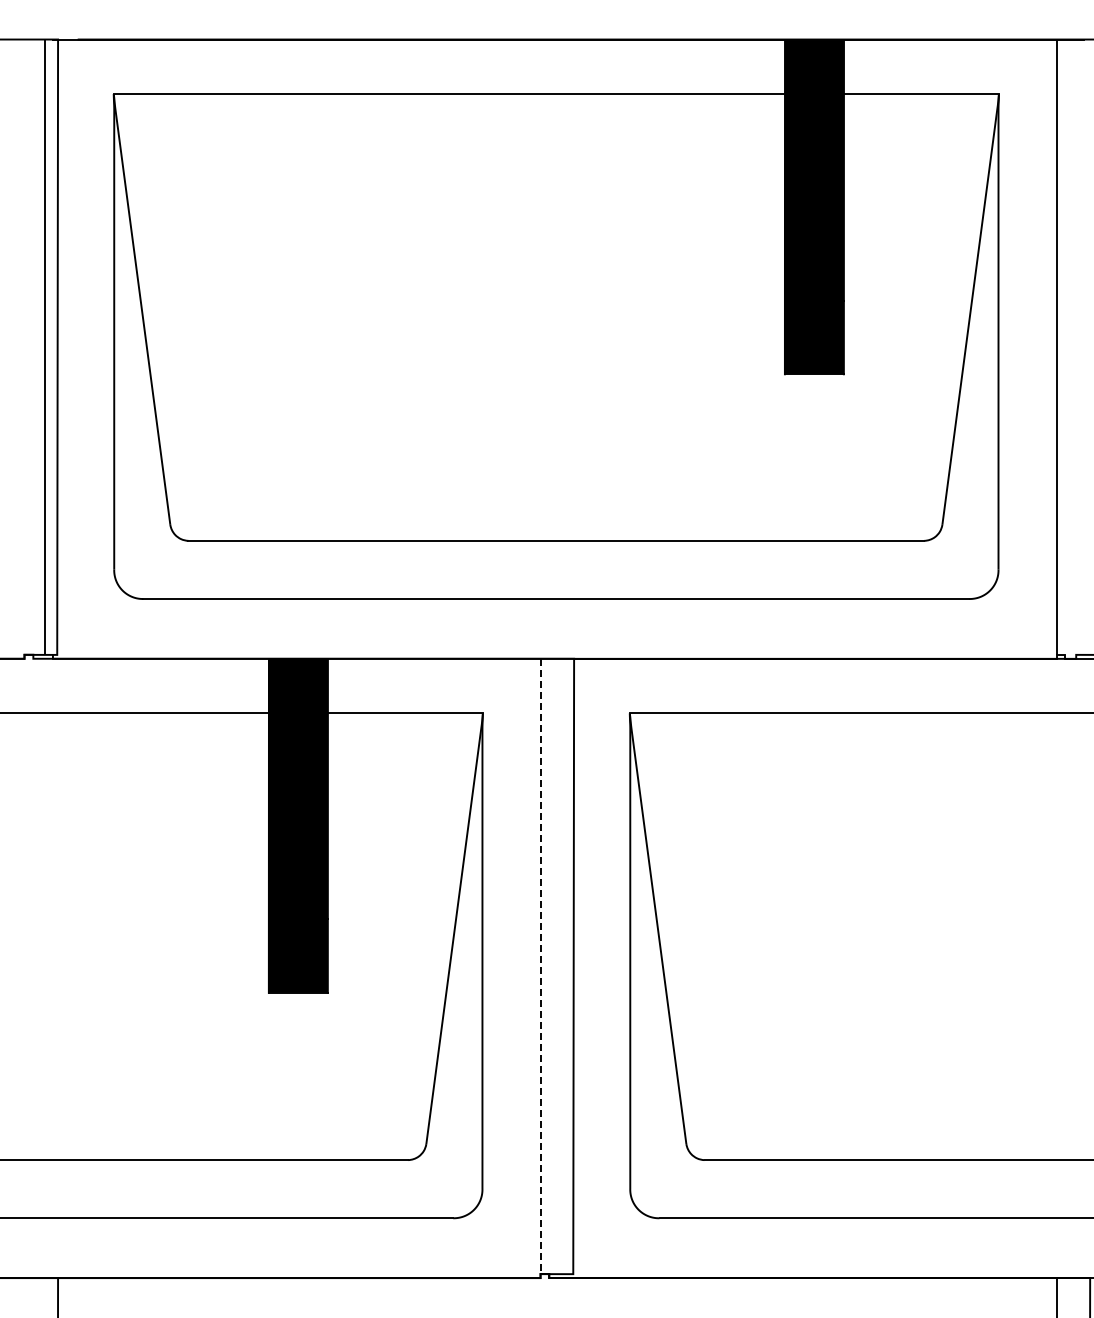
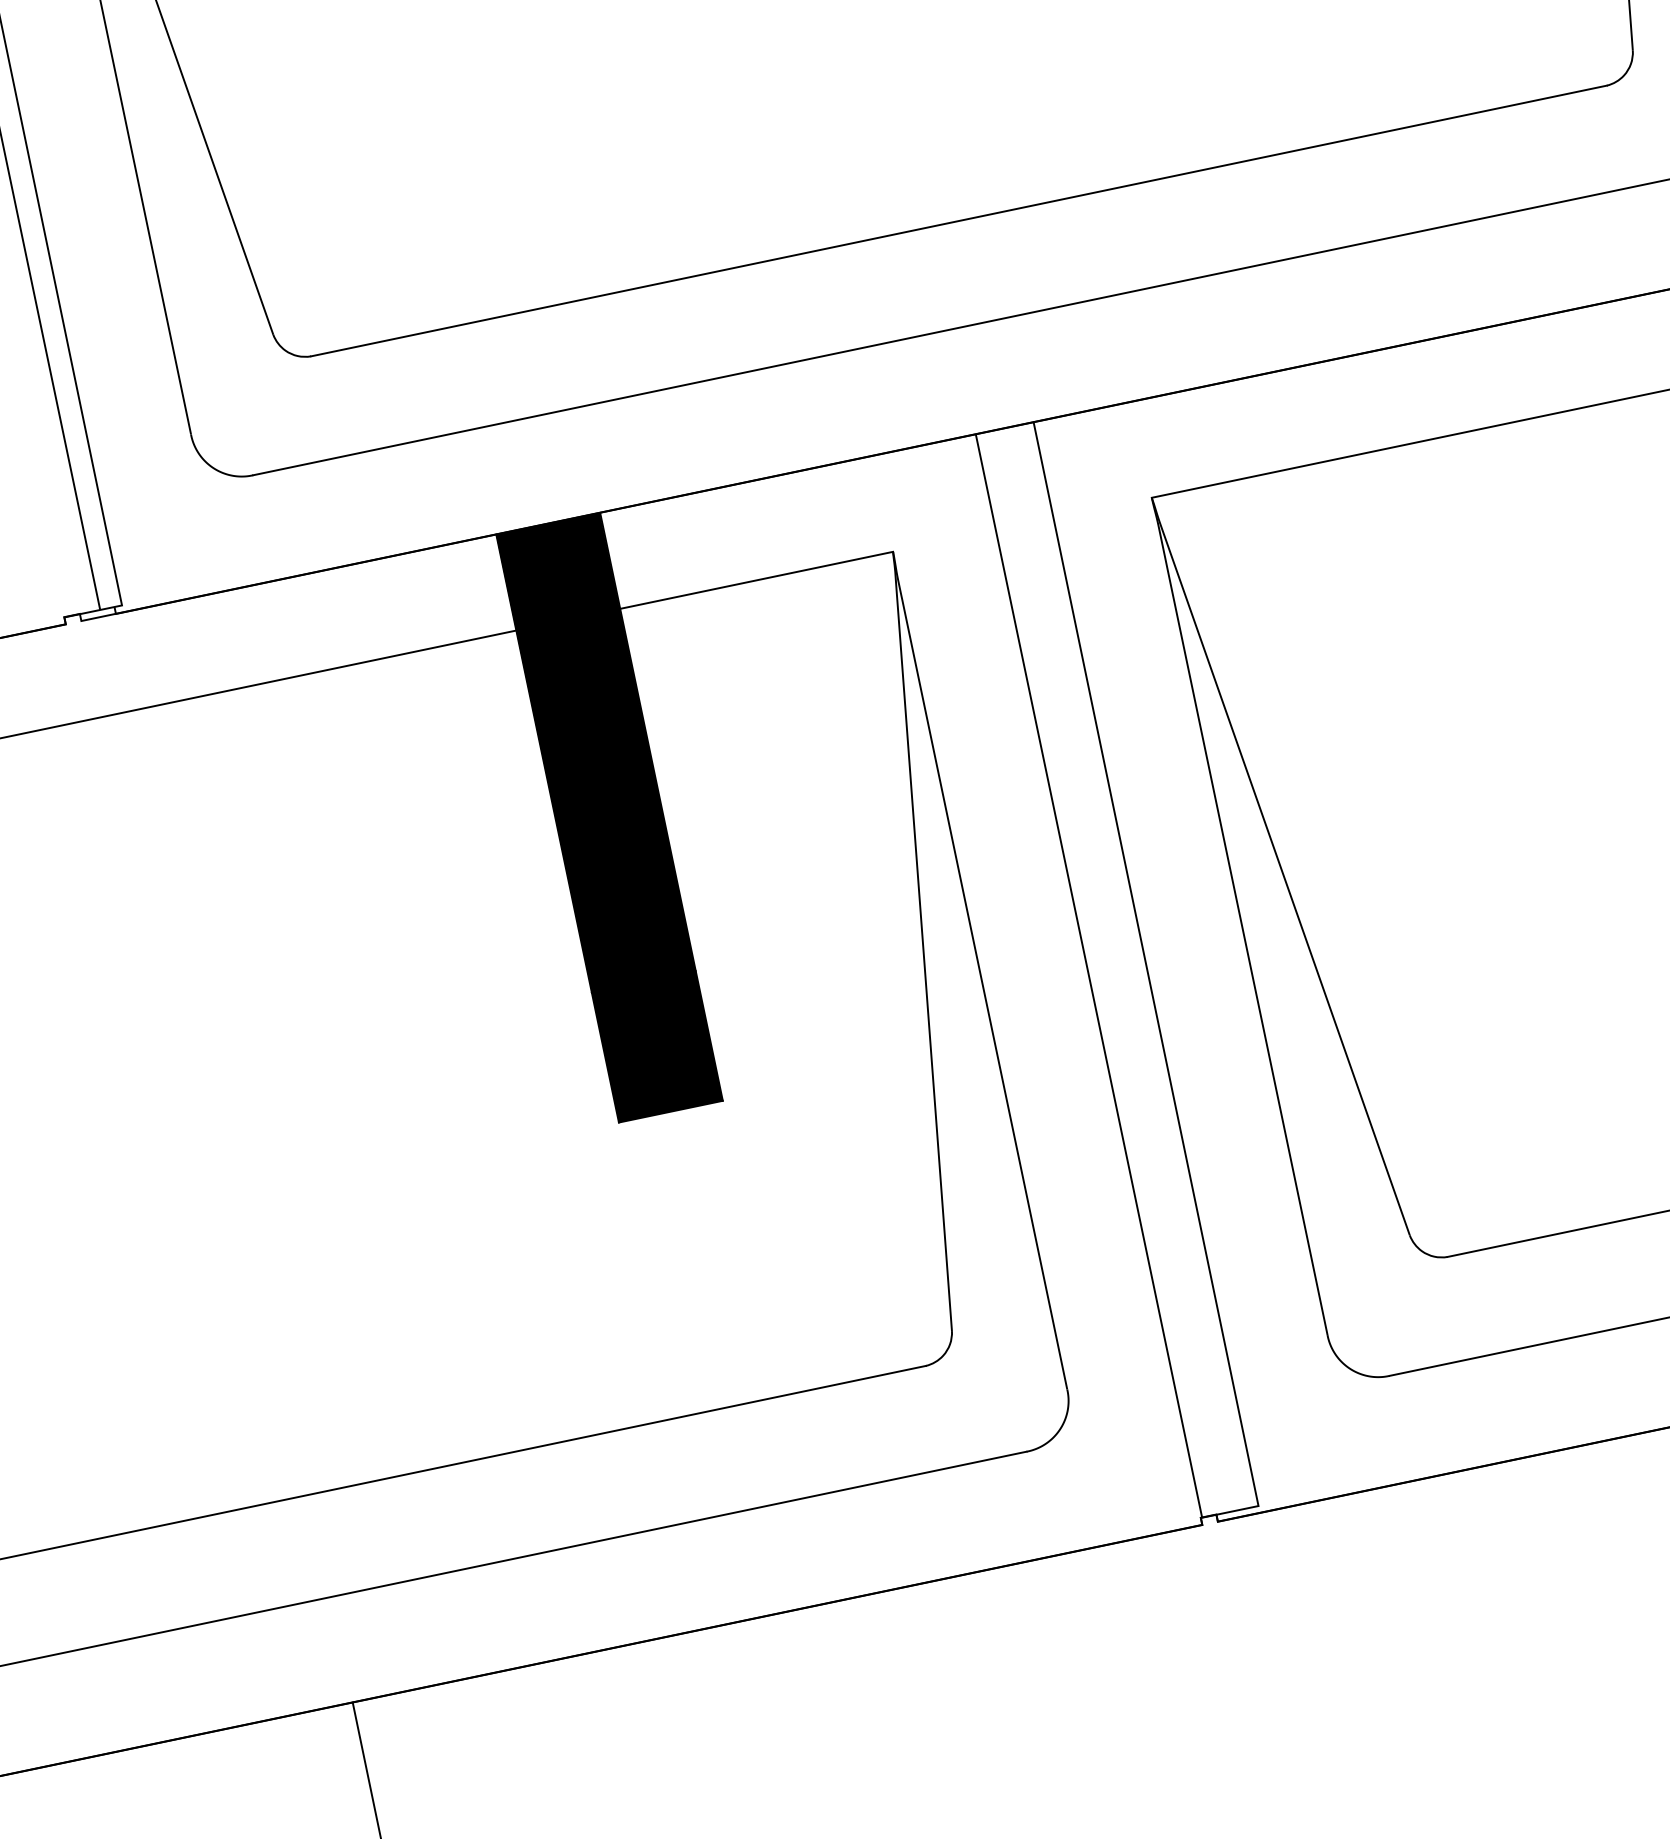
line: (541, 966) -> (1089, 975), dashed -> solid

